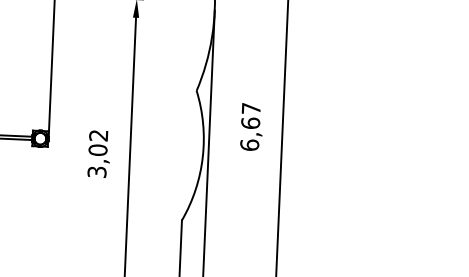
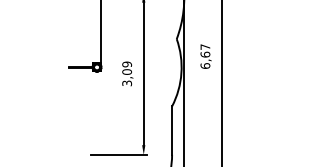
text: (99, 135) -> (127, 64), 3,02 -> 3,09

